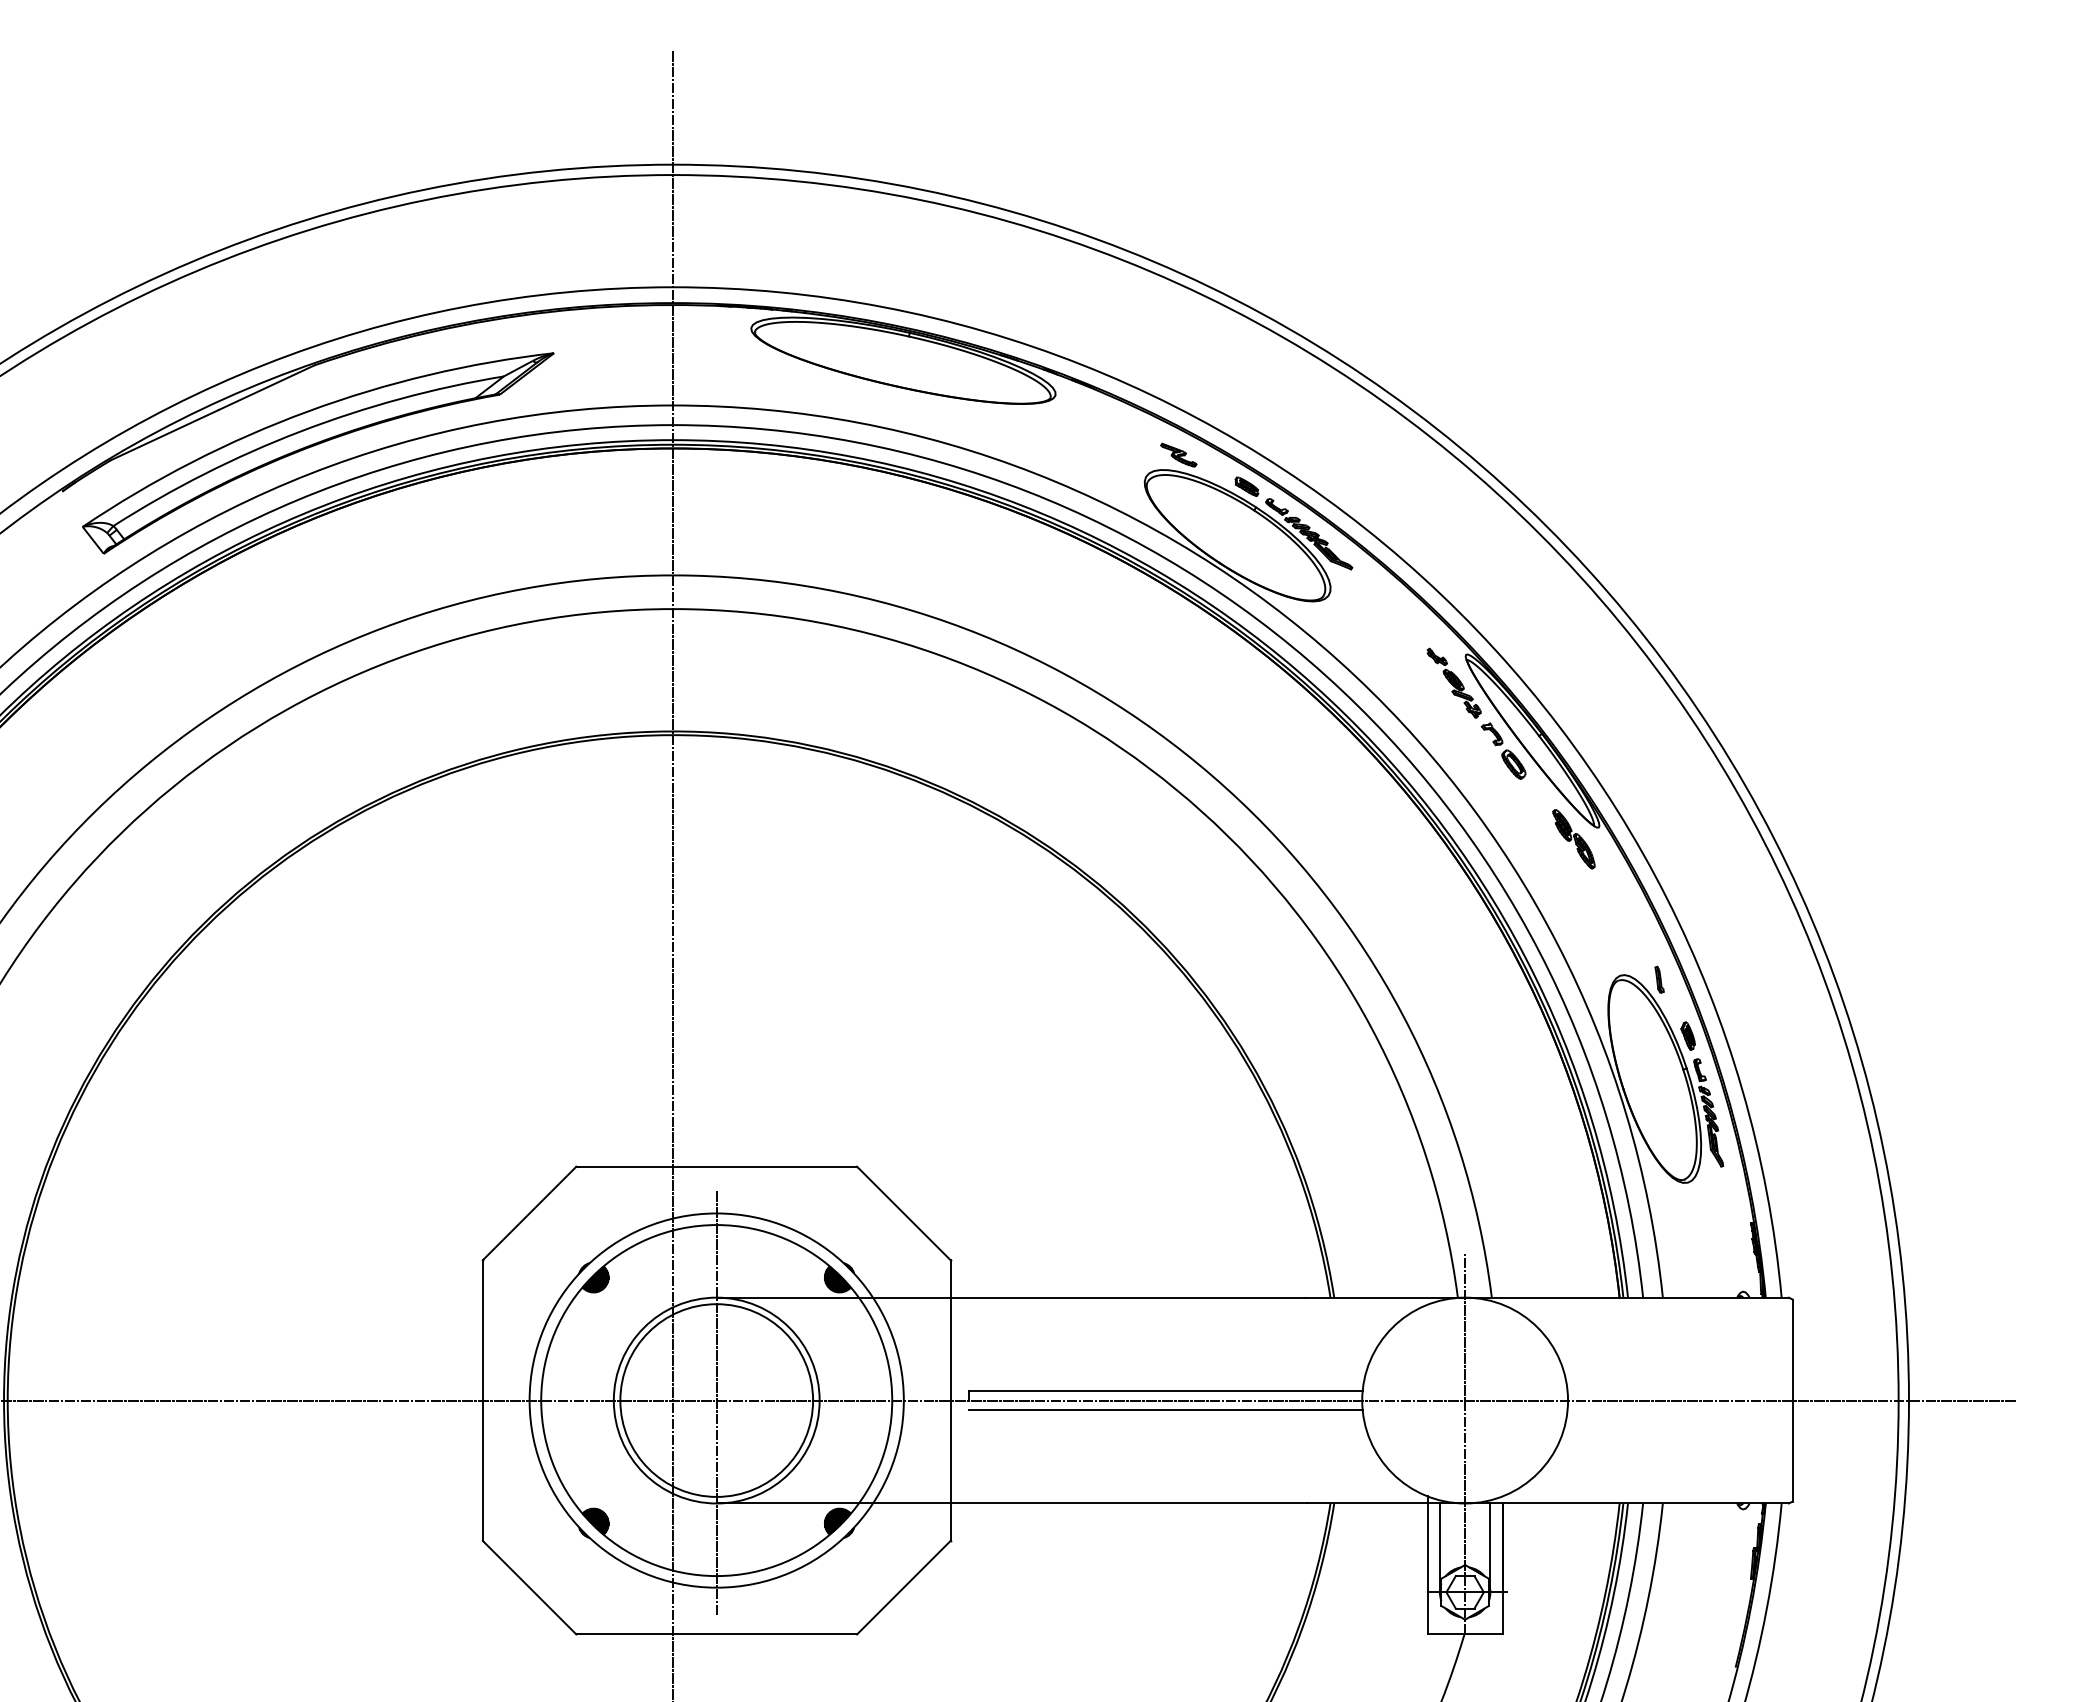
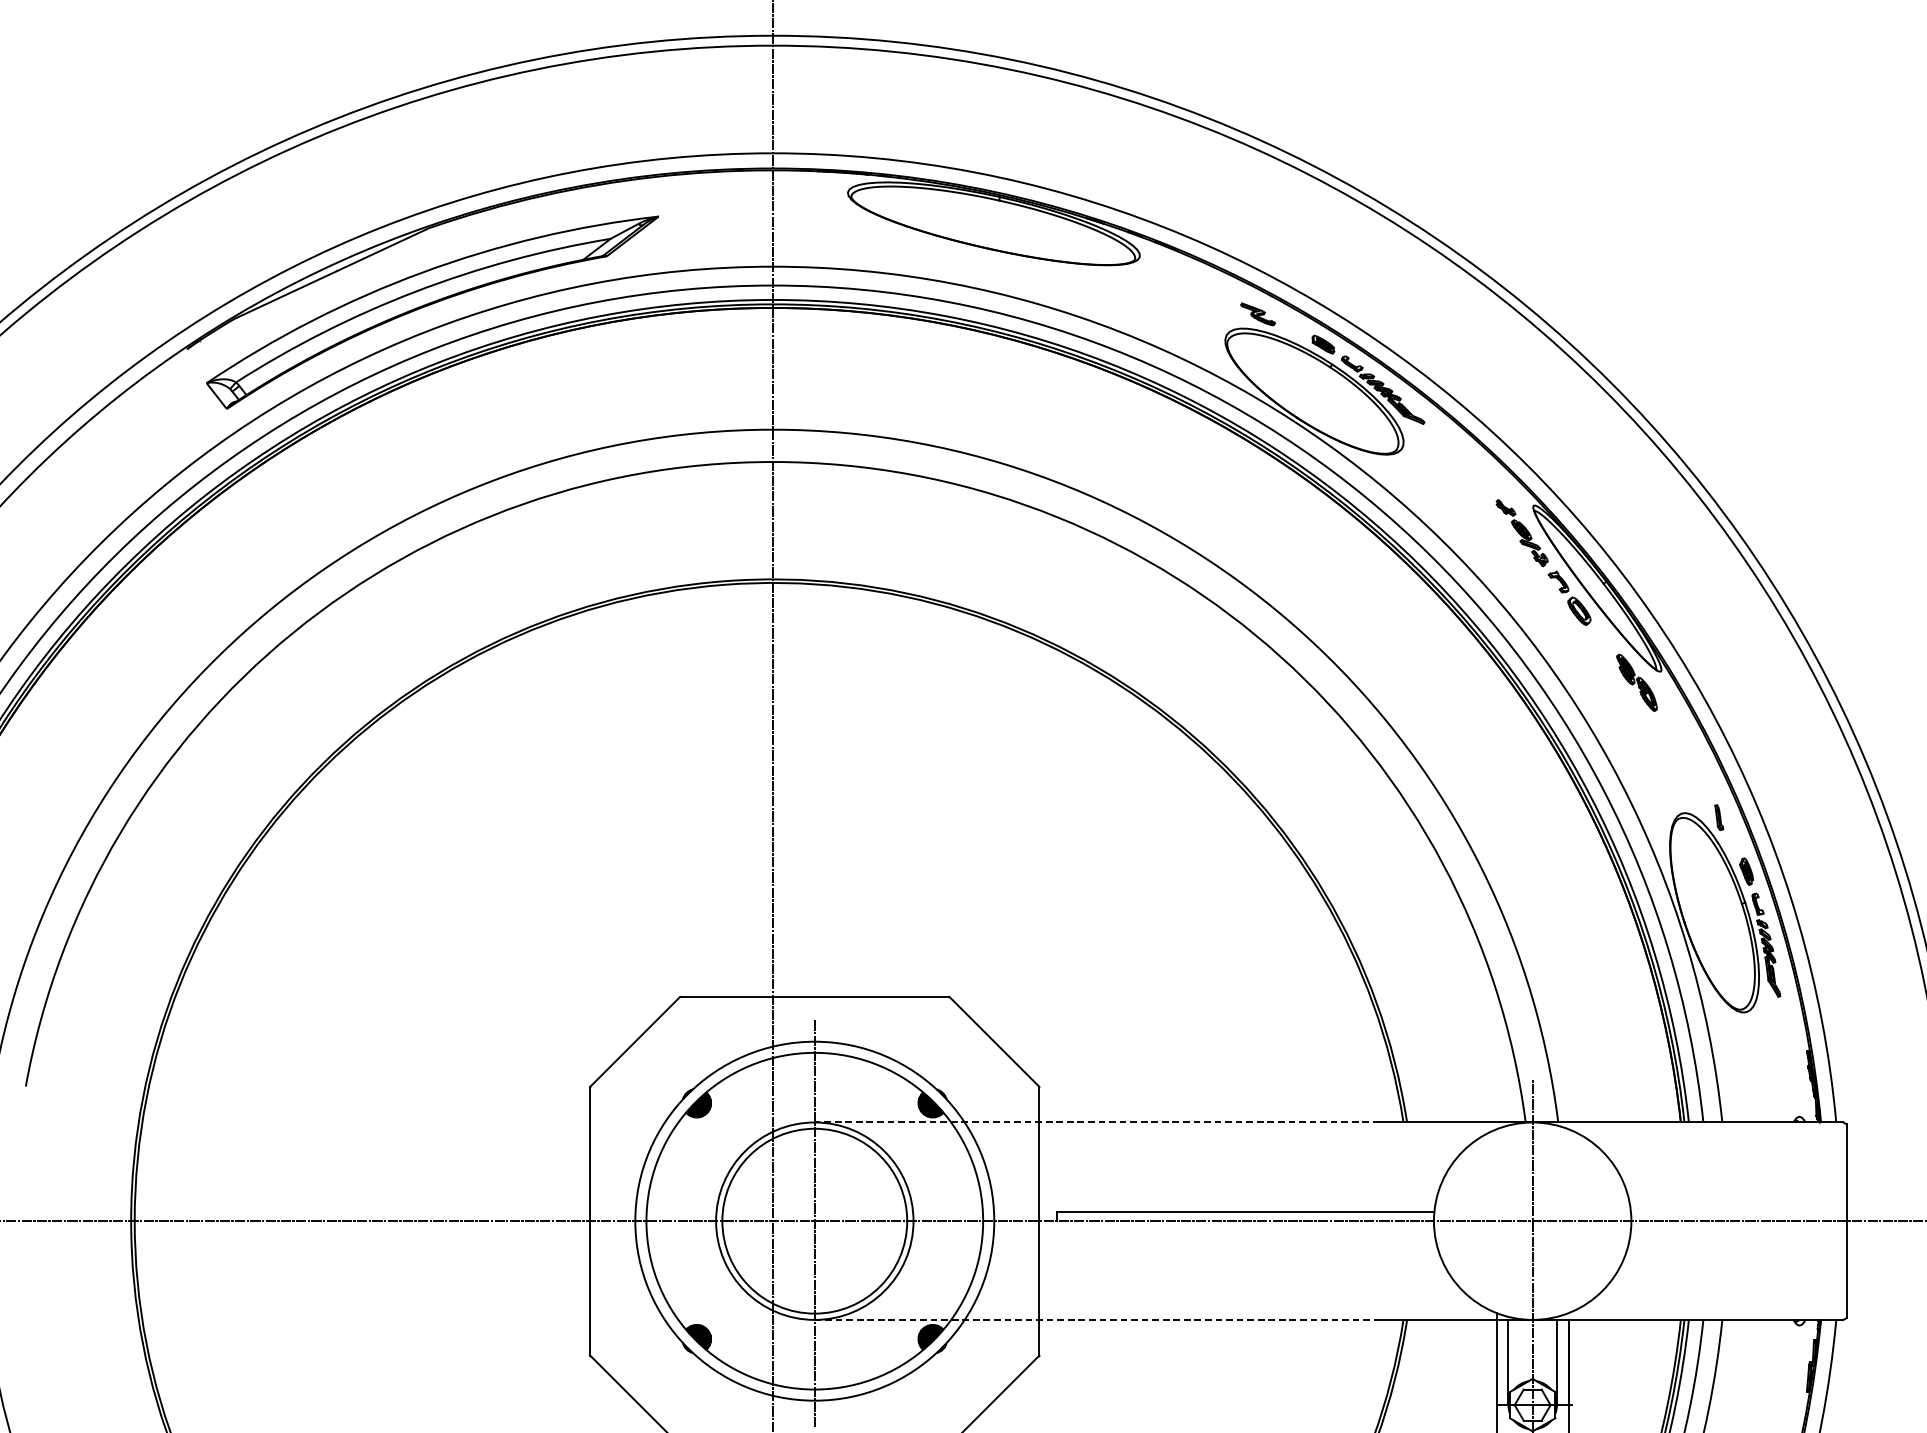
line: (1010, 1297) -> (1096, 1122), solid -> dashed
line: (1165, 1409) -> (1245, 1229), removed
line: (1011, 1503) -> (1097, 1319), solid -> dashed

